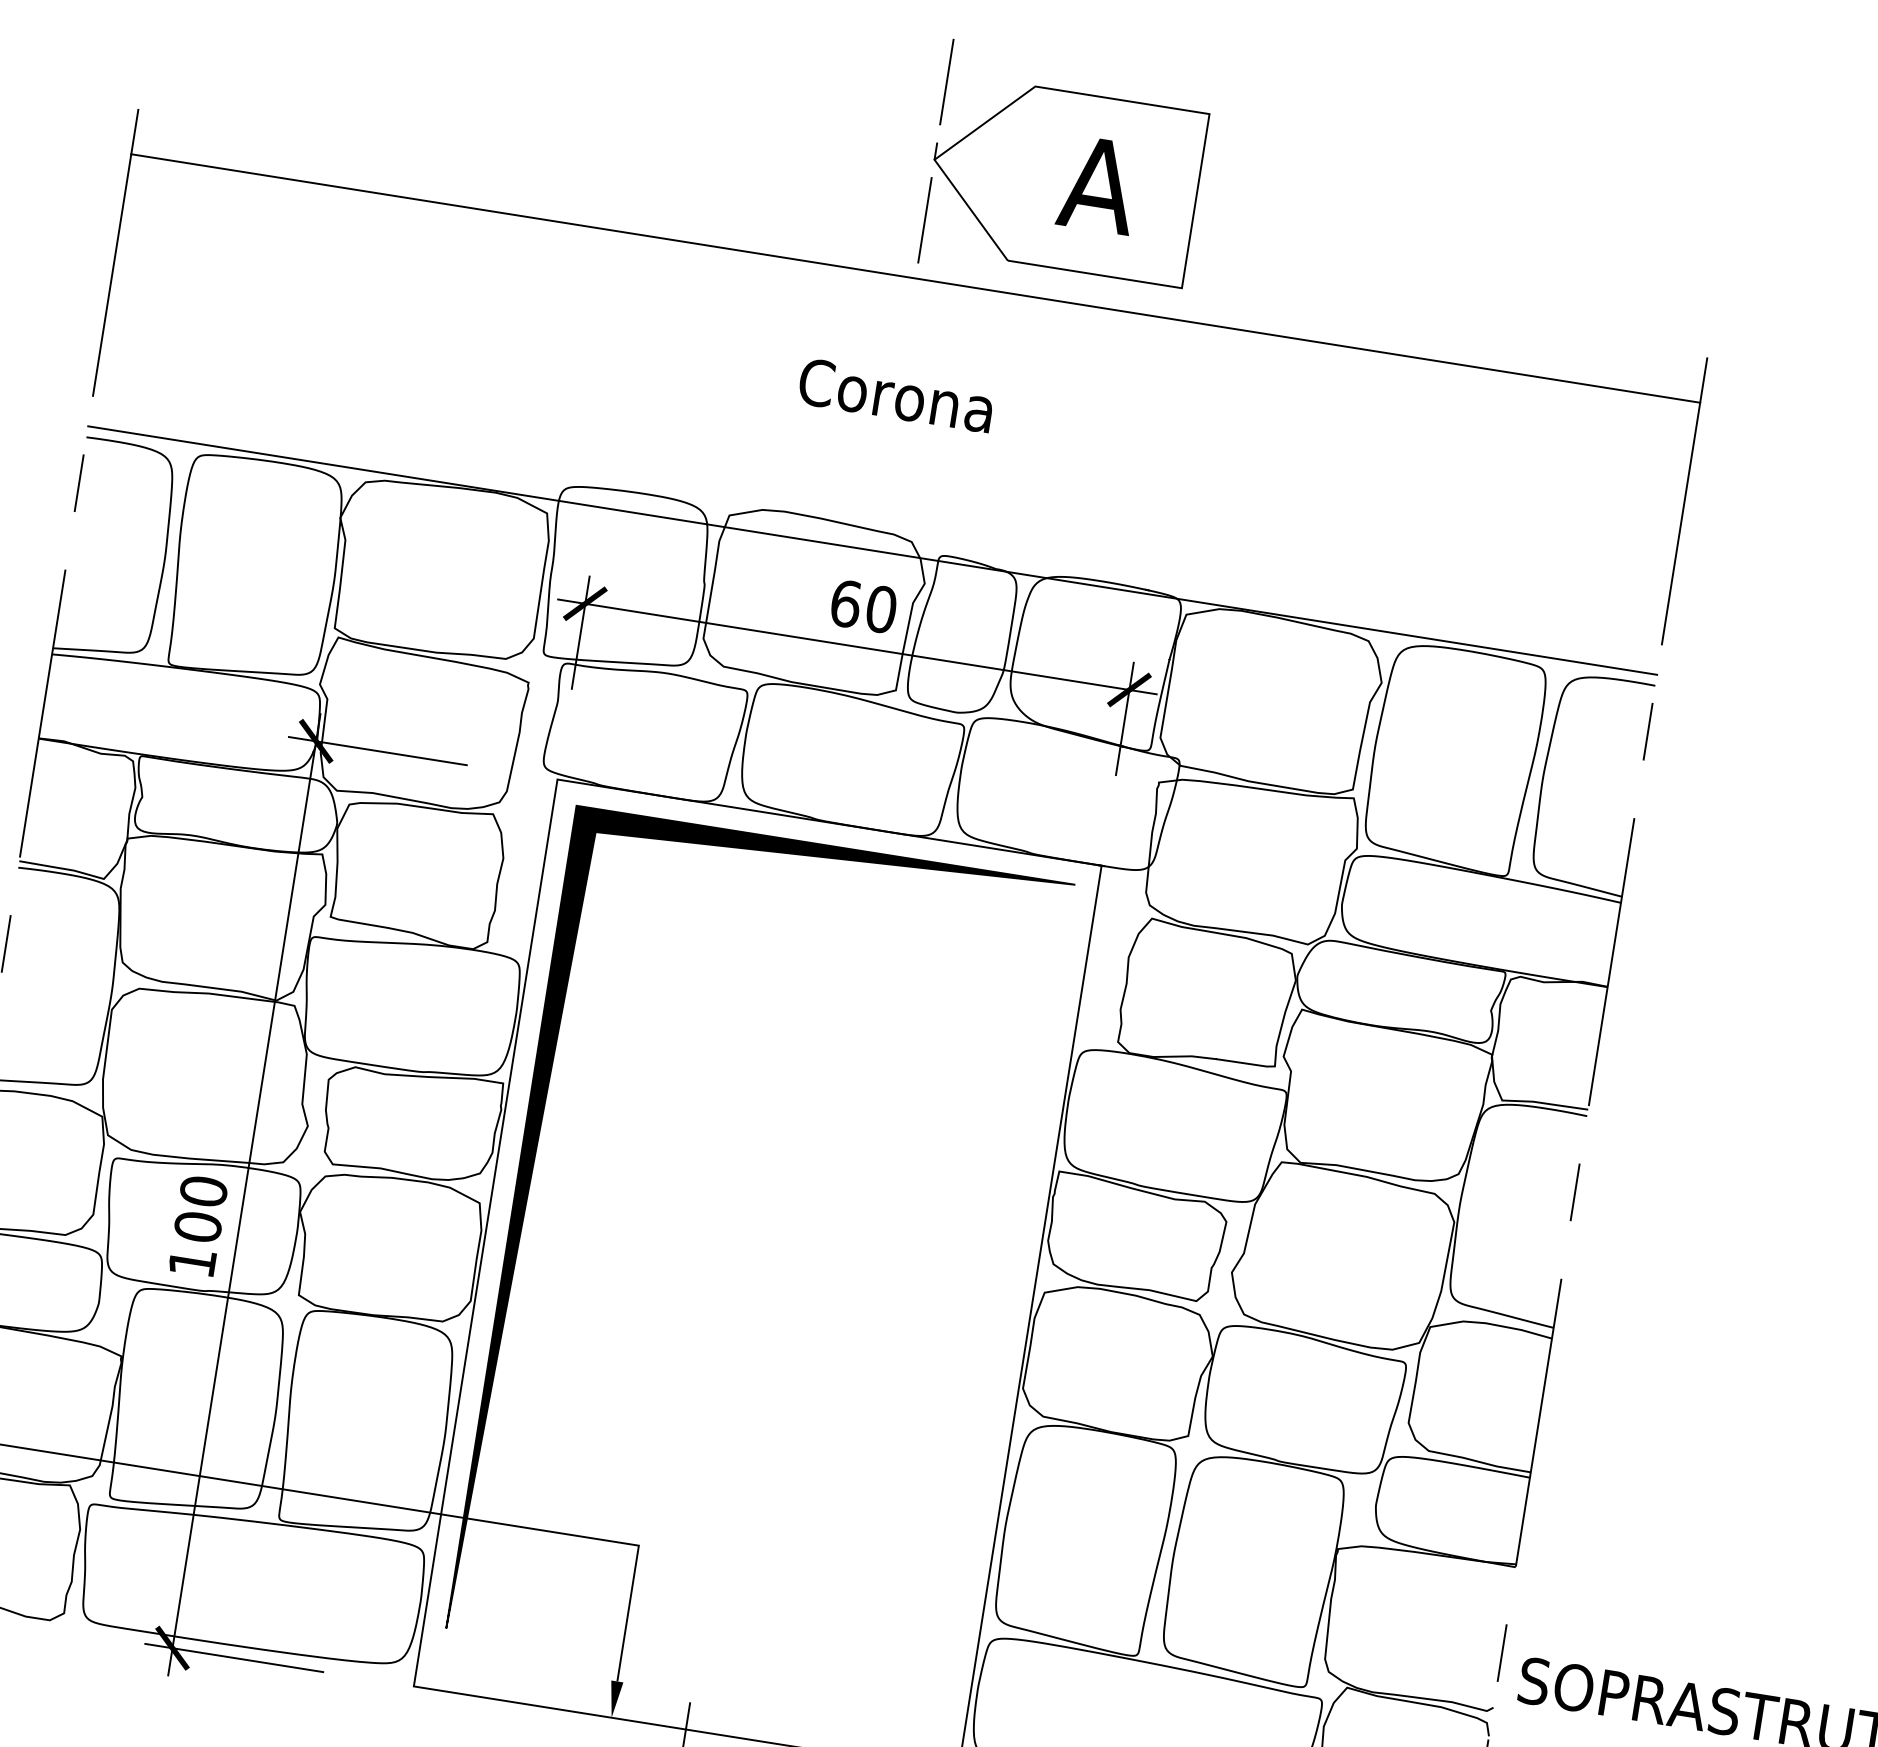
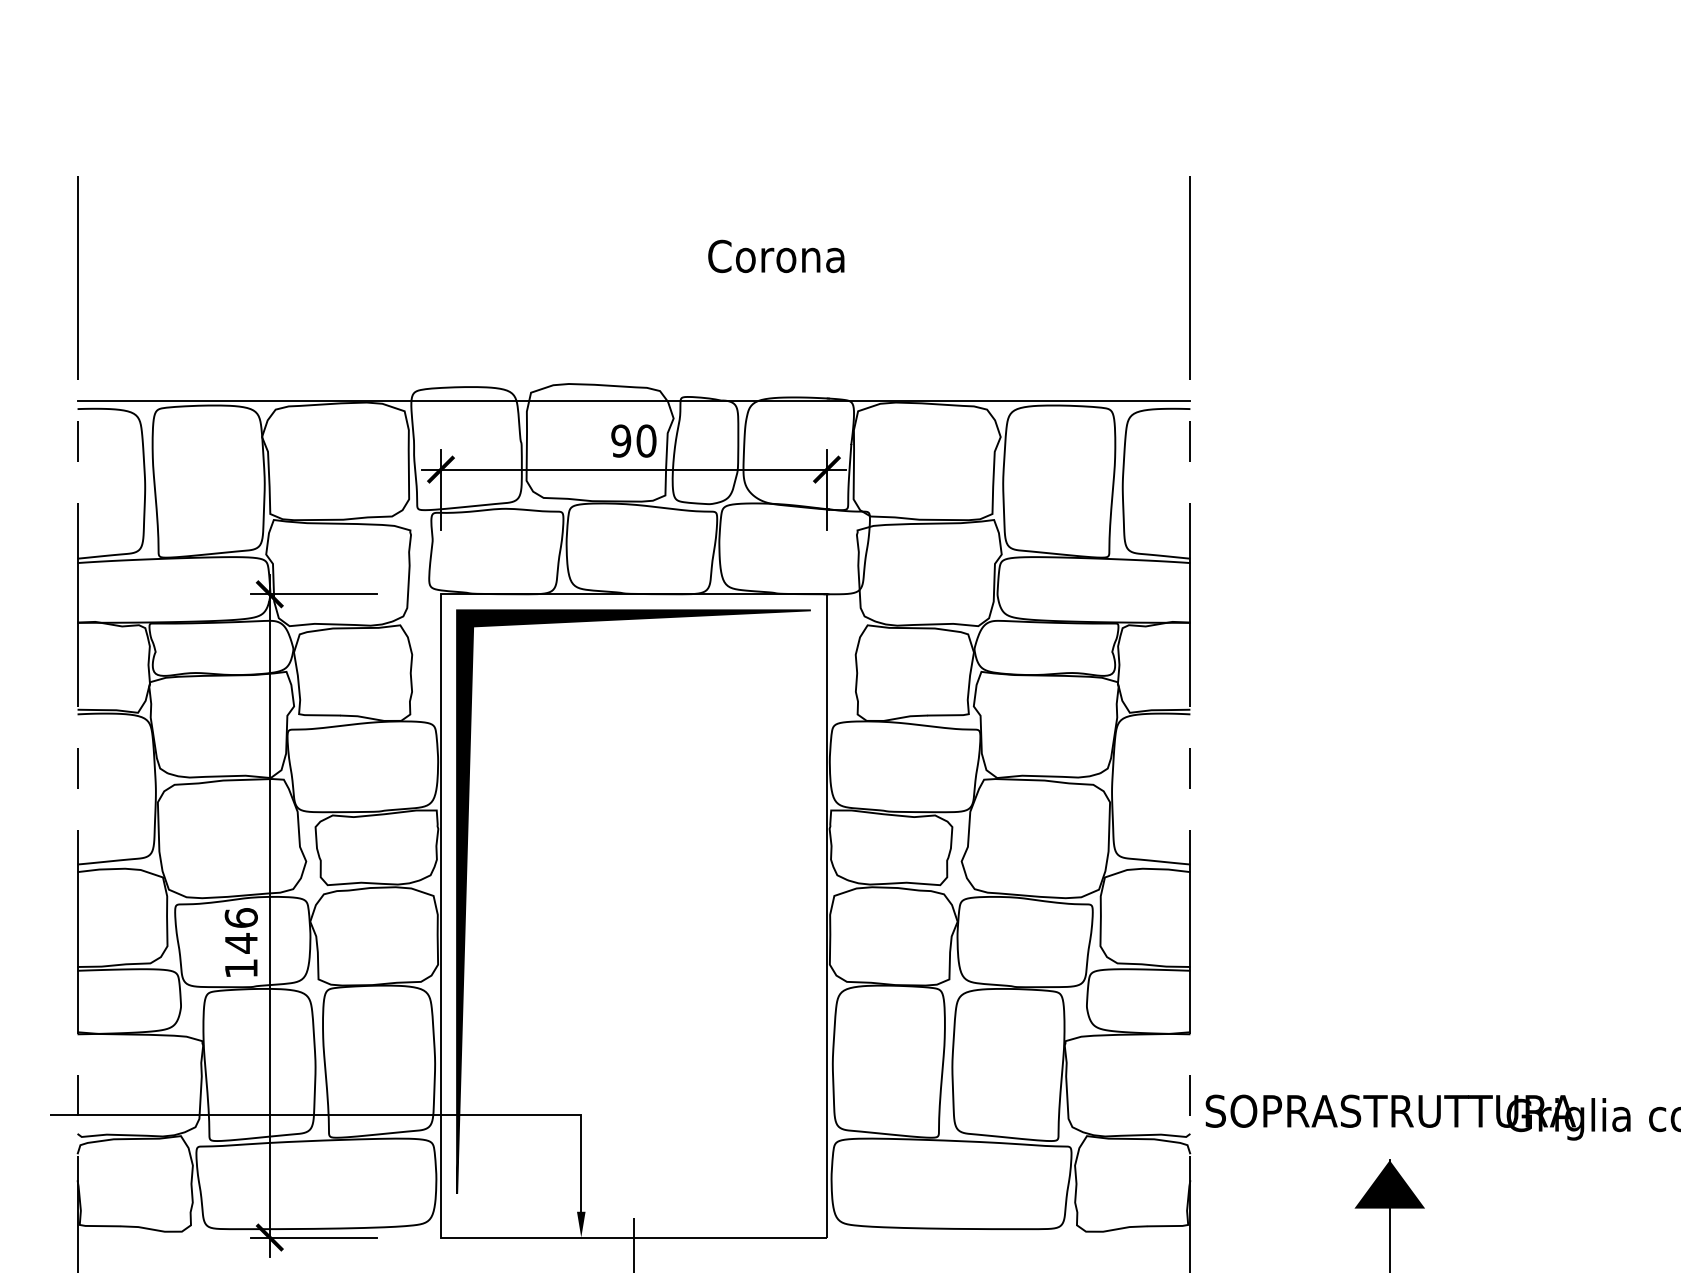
part: (1066, 171) -> (726, 117), removed
line: (915, 278) -> (633, 208), removed
text: (896, 395) -> (776, 256), moved
text: (846, 603) -> (621, 440), 60 -> 90
text: (199, 1208) -> (240, 930), 100 -> 146

